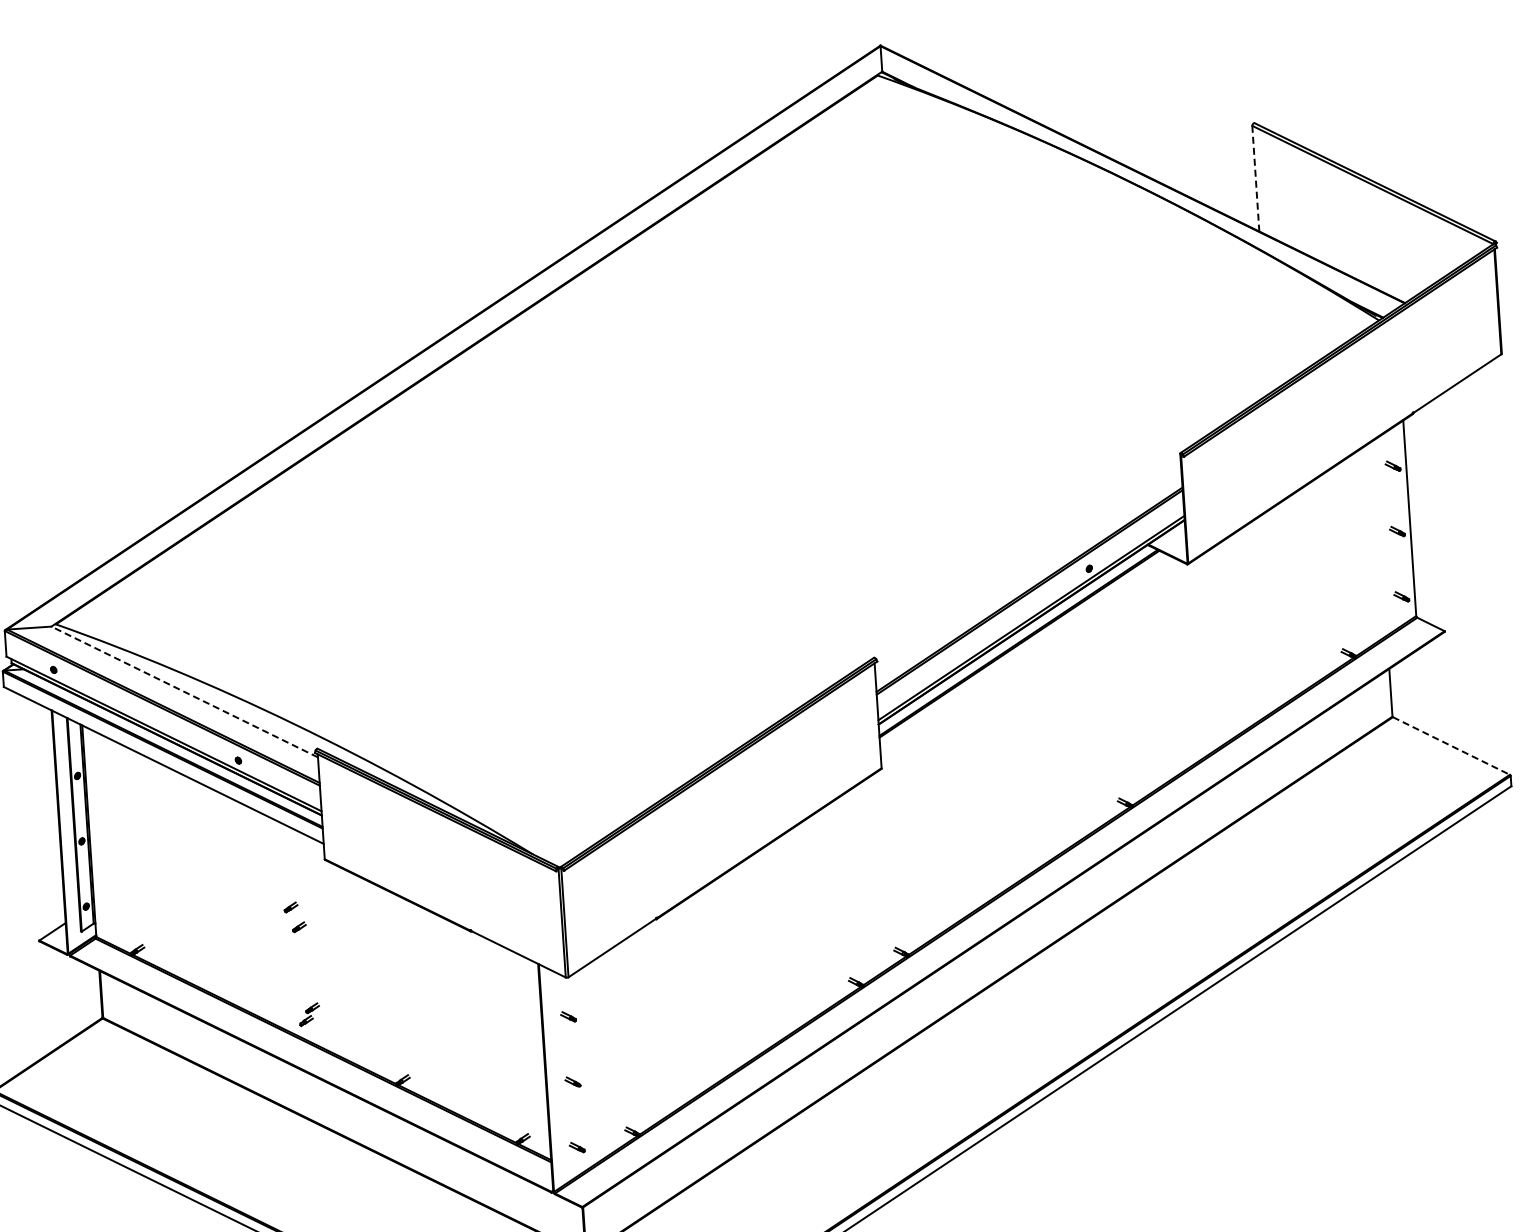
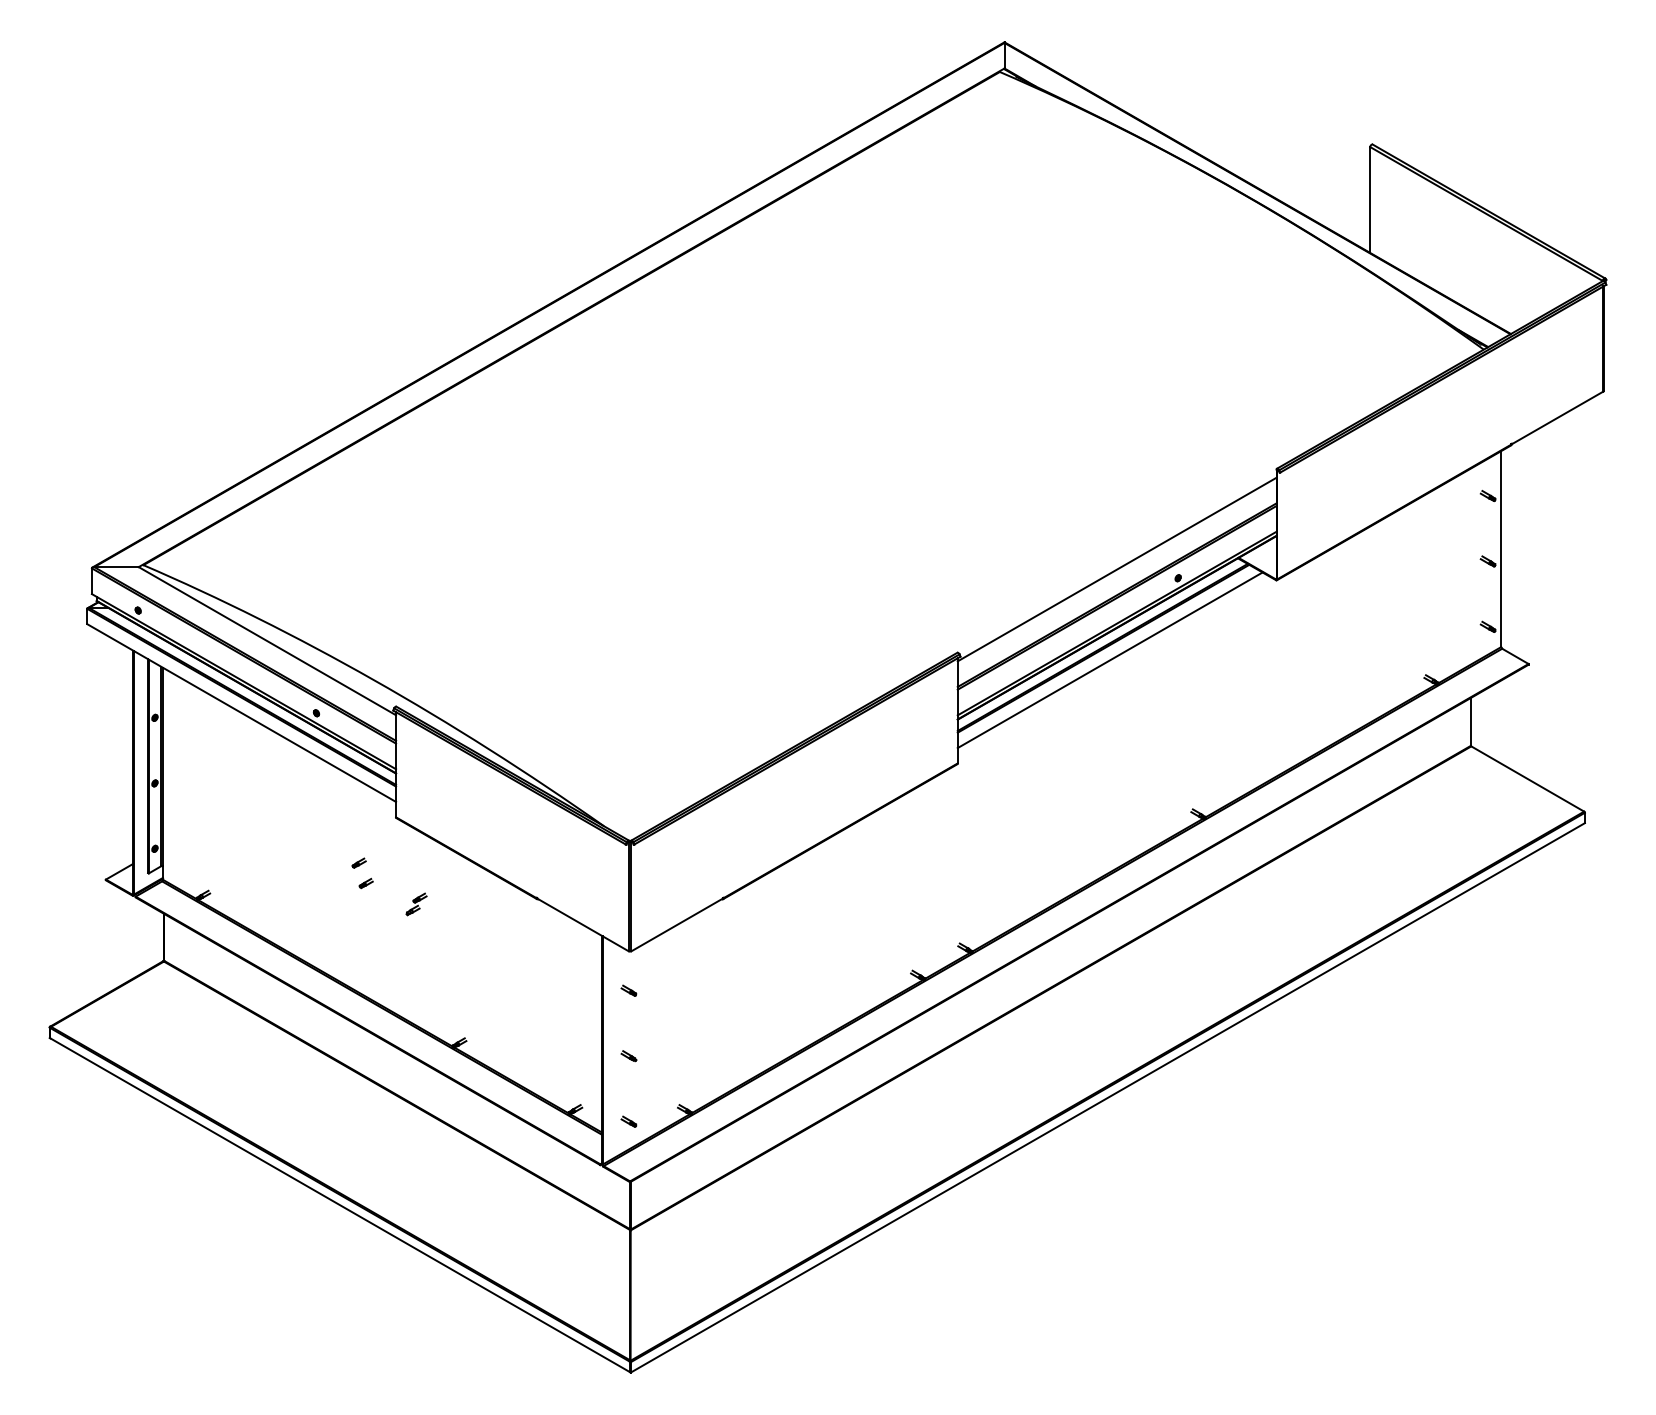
line: (1256, 178) -> (1370, 199), dashed -> solid
line: (1027, 564) -> (1116, 569), added
line: (1026, 655) -> (1109, 660), added
line: (183, 691) -> (266, 640), dashed -> solid
line: (1452, 746) -> (1528, 779), dashed -> solid
part: (309, 1014) -> (416, 904), moved

